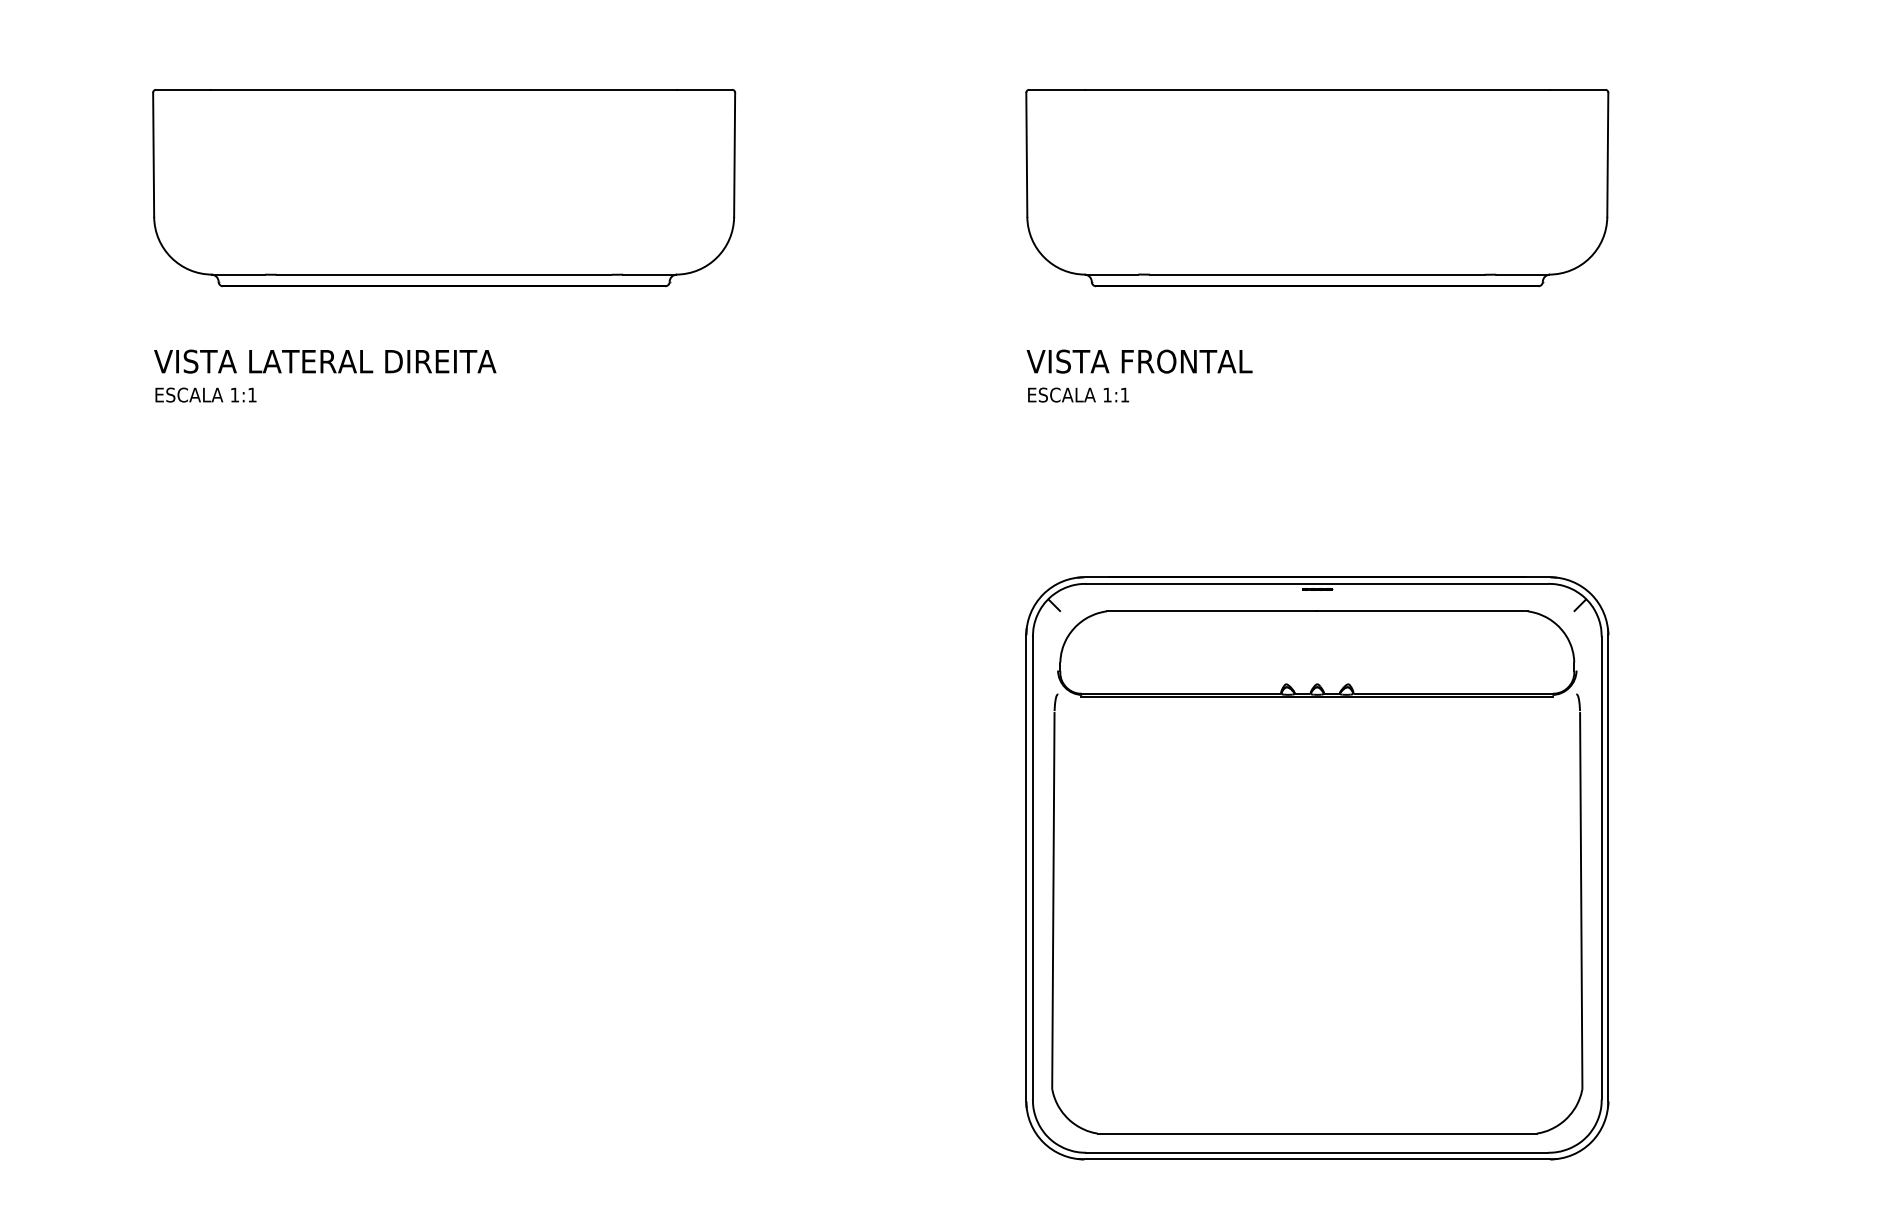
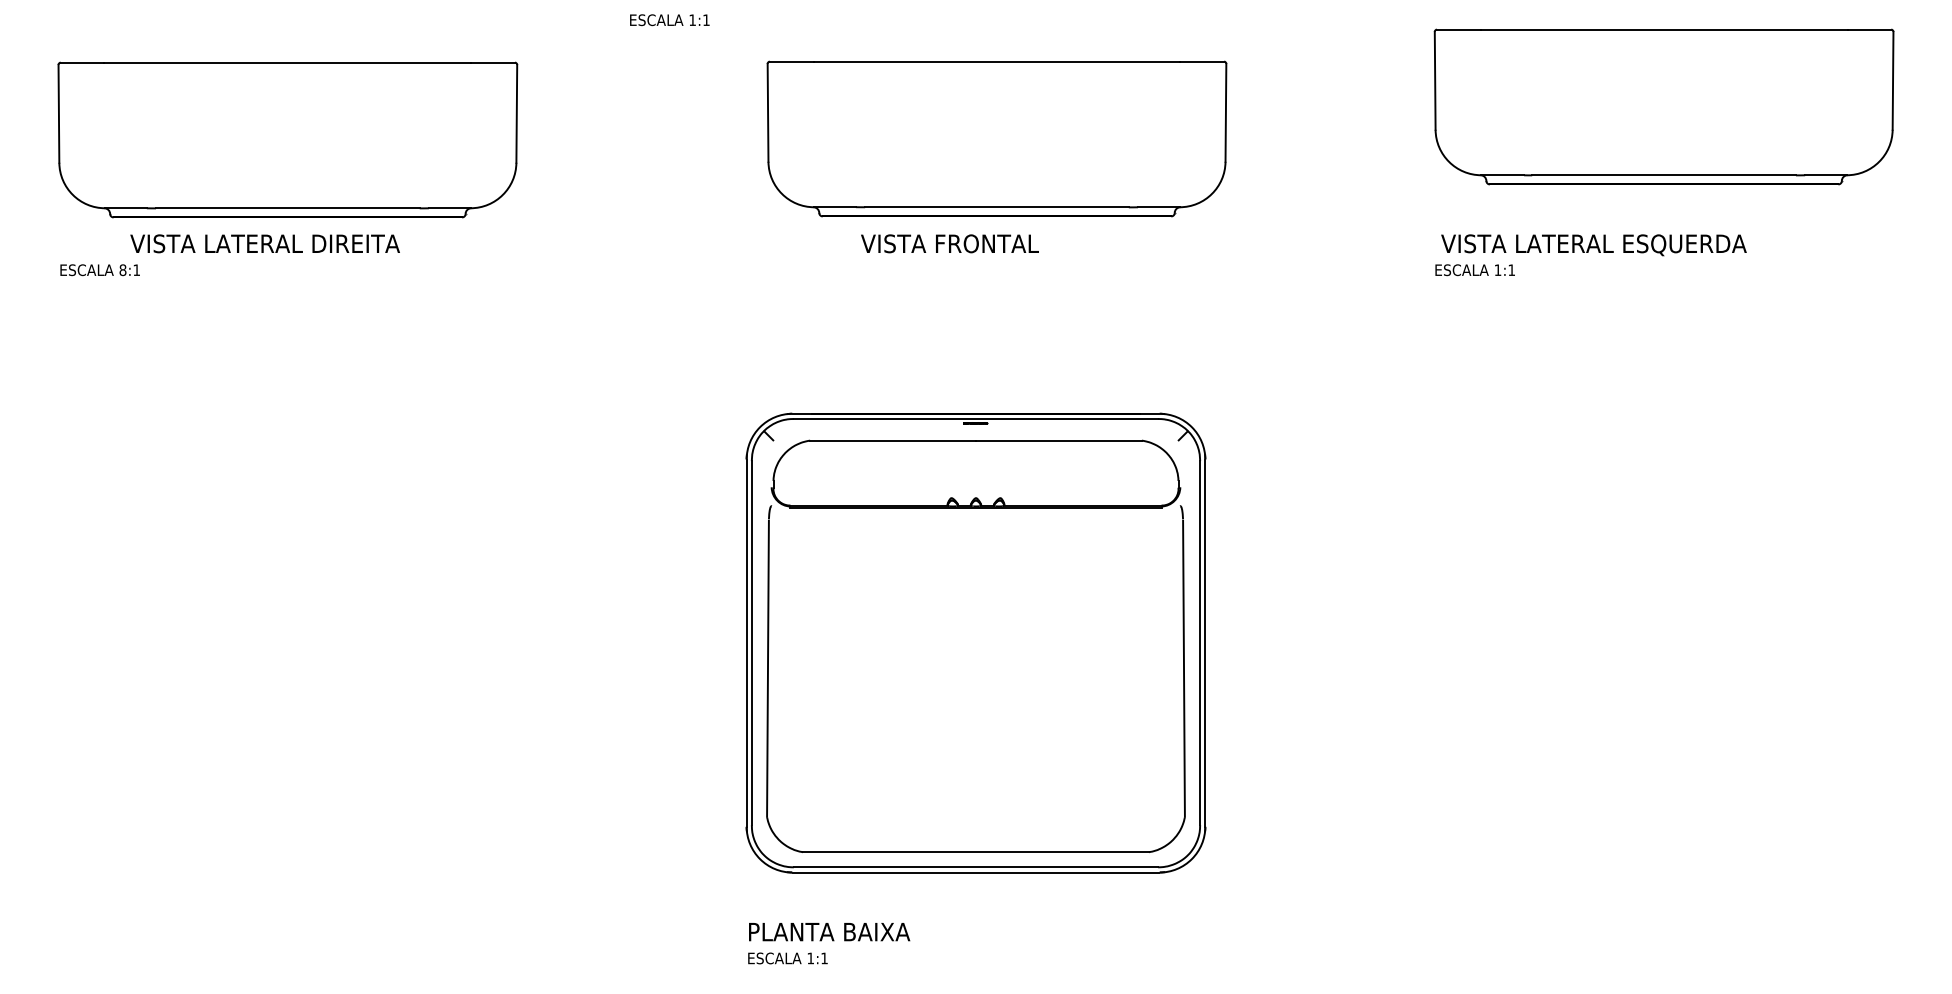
part: (443, 187) -> (287, 139), moved
part: (1316, 187) -> (996, 138), moved
text: (324, 361) -> (264, 243), moved
text: (1139, 361) -> (949, 243), moved
text: (234, 395) -> (122, 270), 1:1 -> 8:1
text: (1078, 395) -> (669, 20), moved

